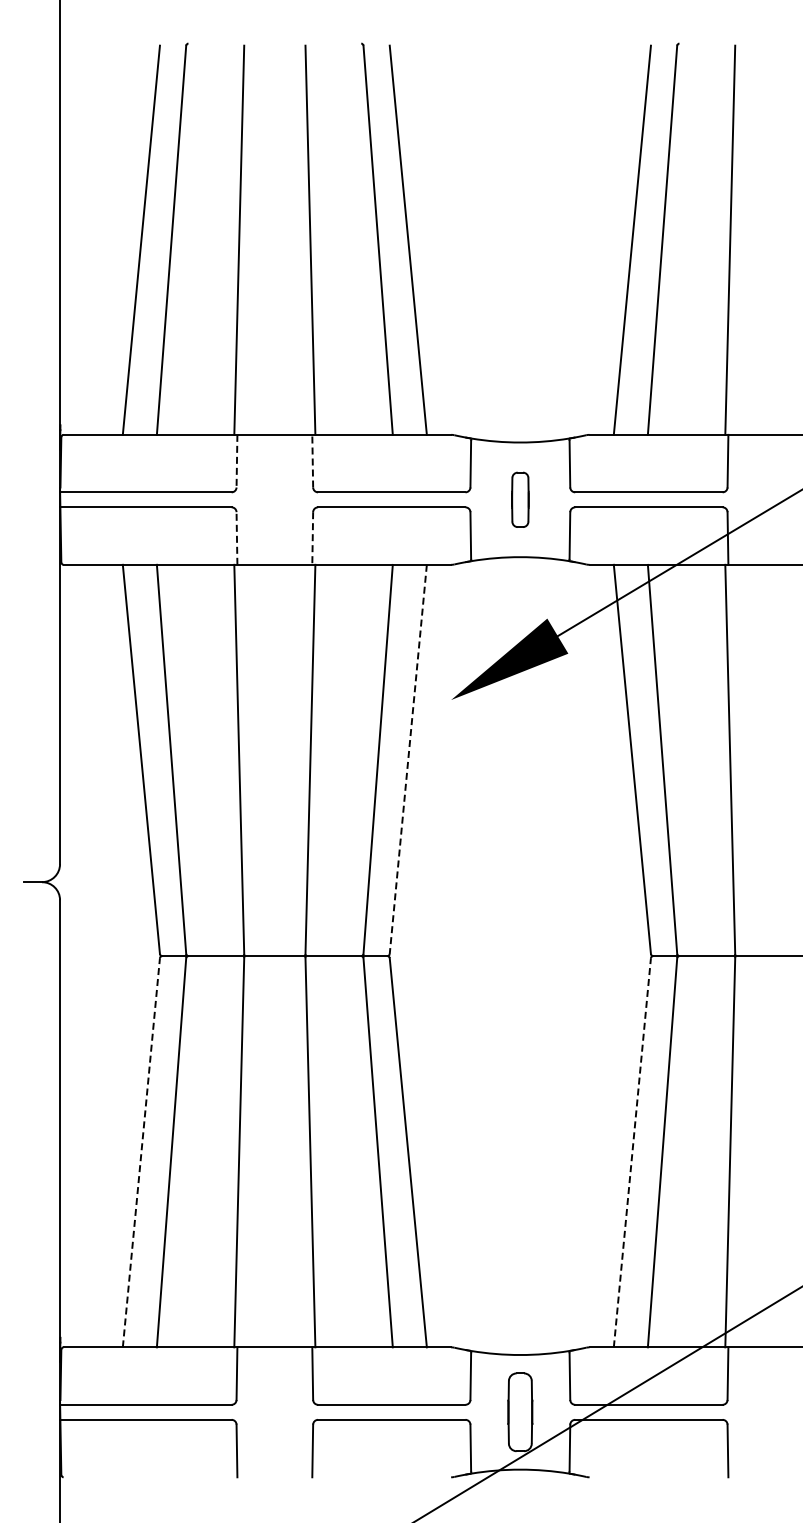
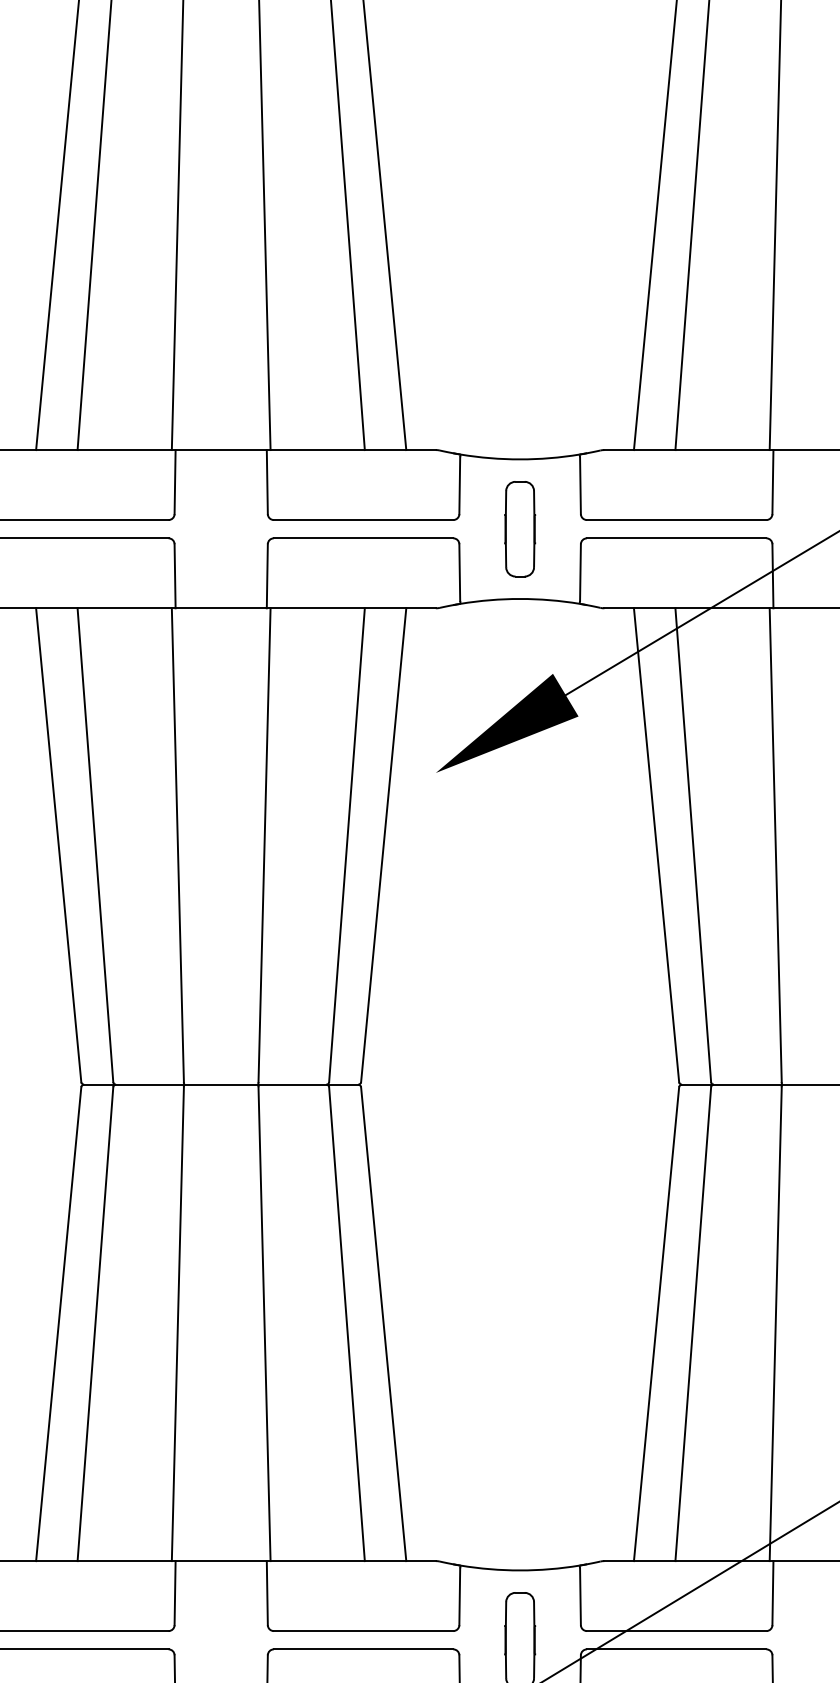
line: (312, 460) -> (267, 481), dashed -> solid
line: (236, 461) -> (174, 482), dashed -> solid
part: (520, 499) -> (520, 528), size x1.43
line: (236, 538) -> (174, 576), dashed -> solid
line: (312, 539) -> (267, 577), dashed -> solid
line: (408, 759) -> (383, 845), dashed -> solid
line: (141, 1152) -> (58, 1323), dashed -> solid
line: (632, 1152) -> (656, 1323), dashed -> solid

